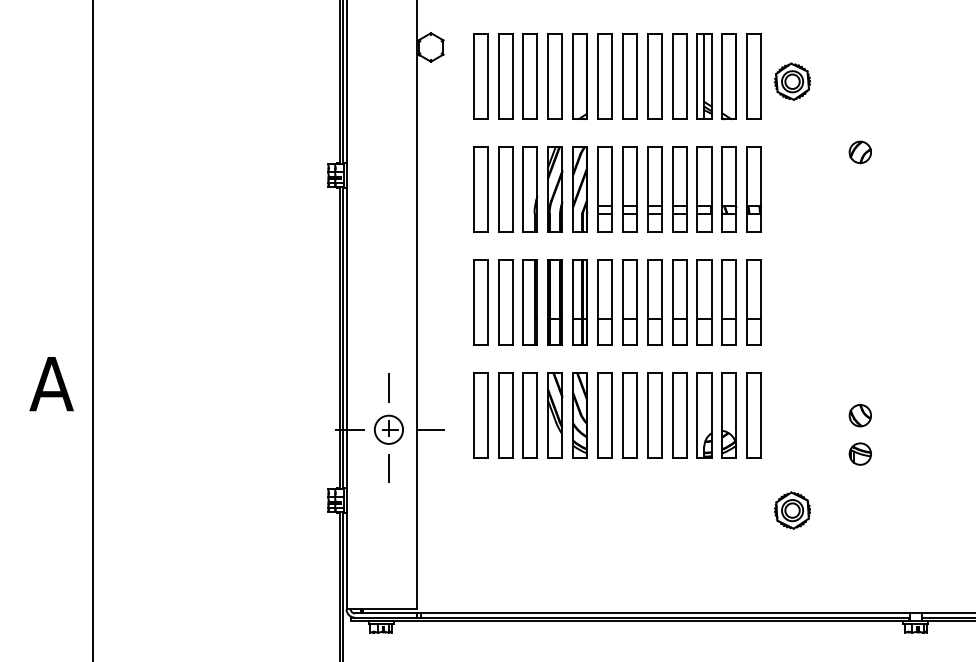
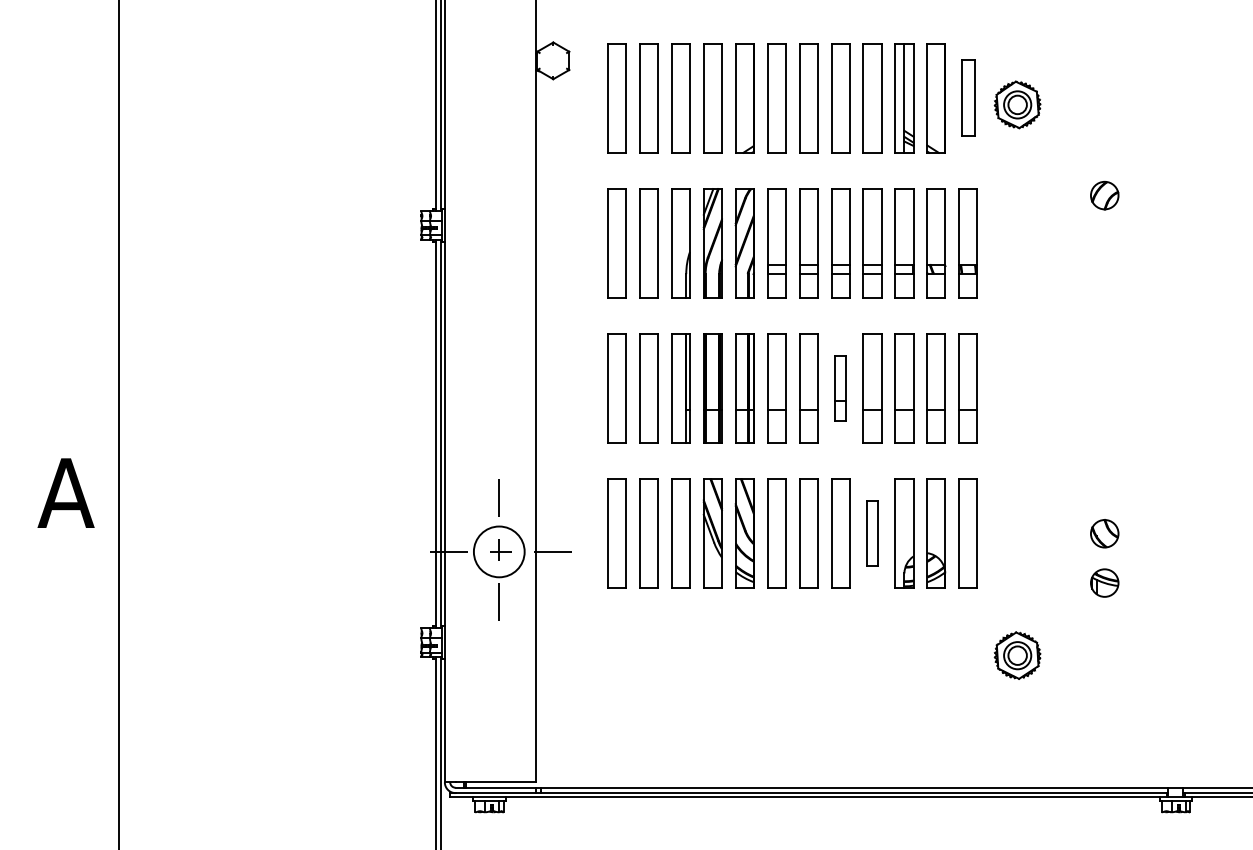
part: (753, 76) -> (967, 98), size x0.7
part: (654, 302) -> (840, 388), size x0.6
part: (679, 415) -> (872, 533), size x0.6
circle: (388, 429) -> (498, 551), size x1.4

